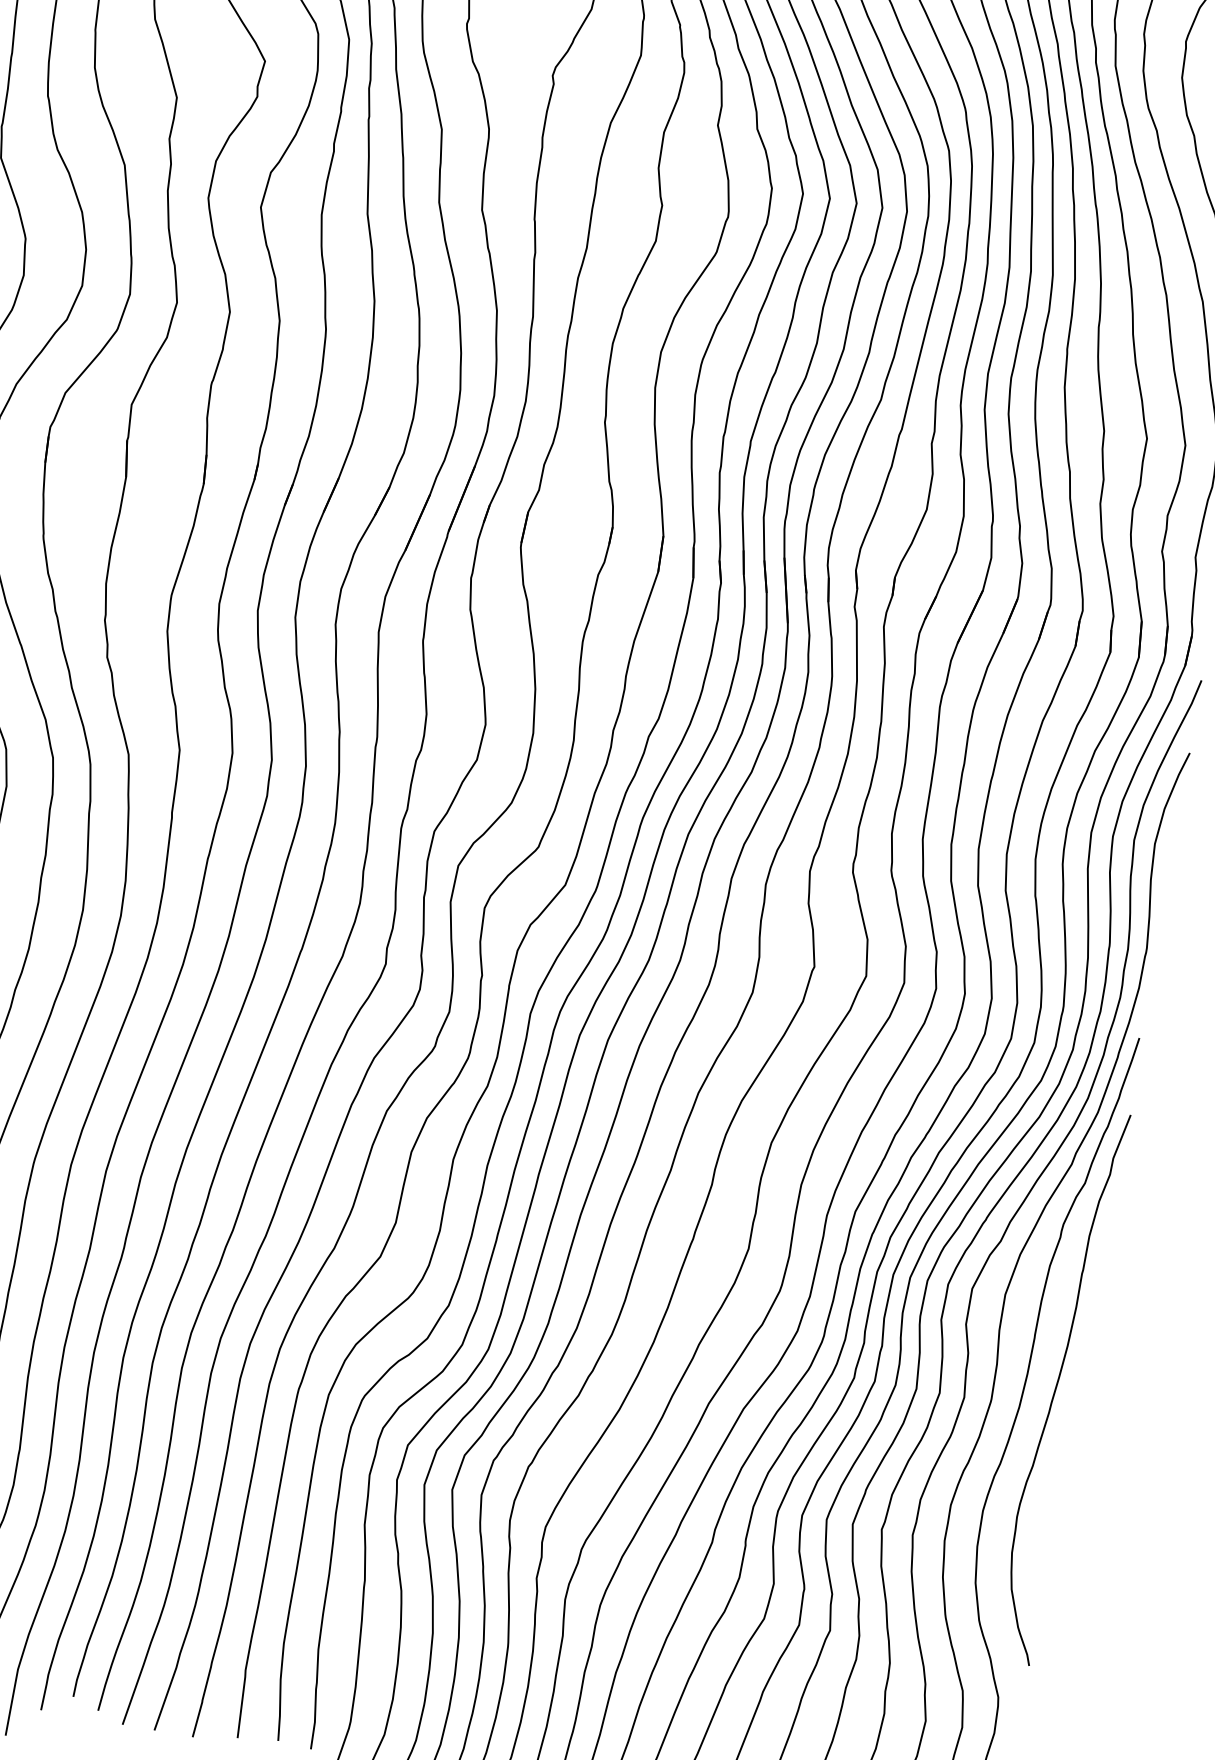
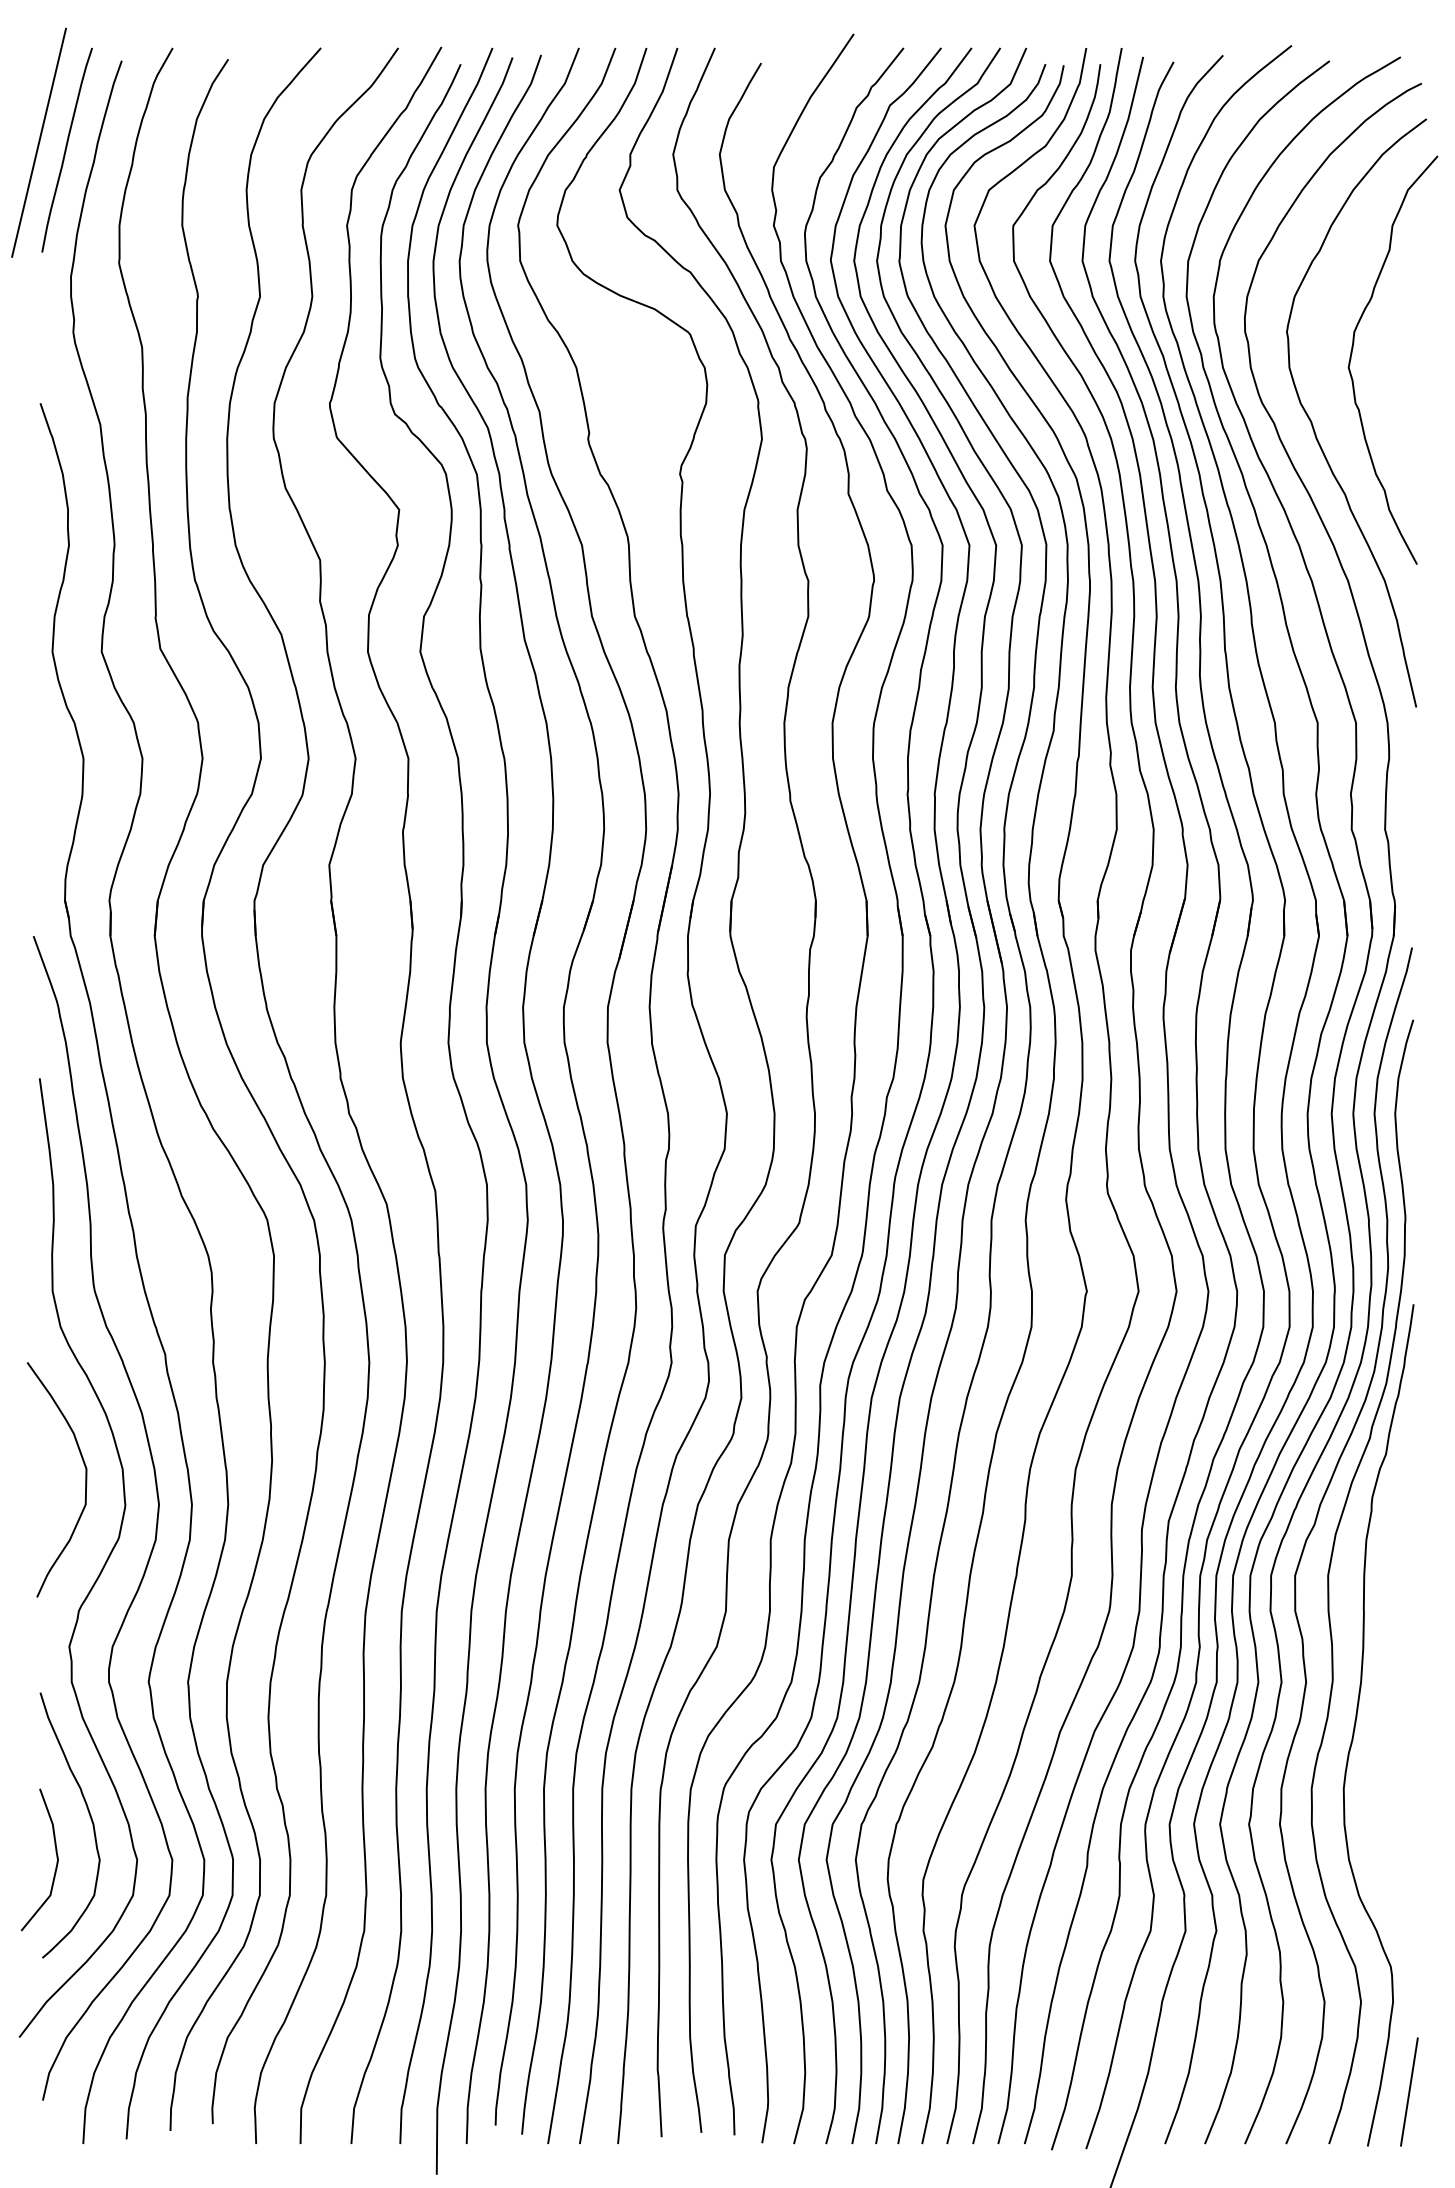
curve: (1057, 1386) -> (1394, 1655), removed

